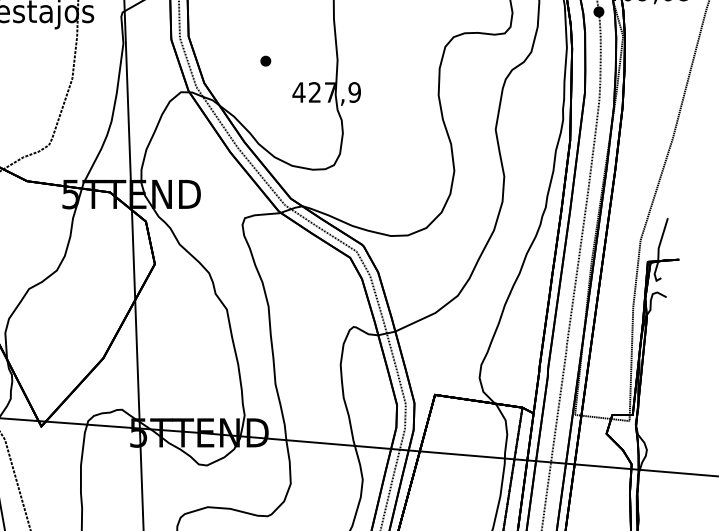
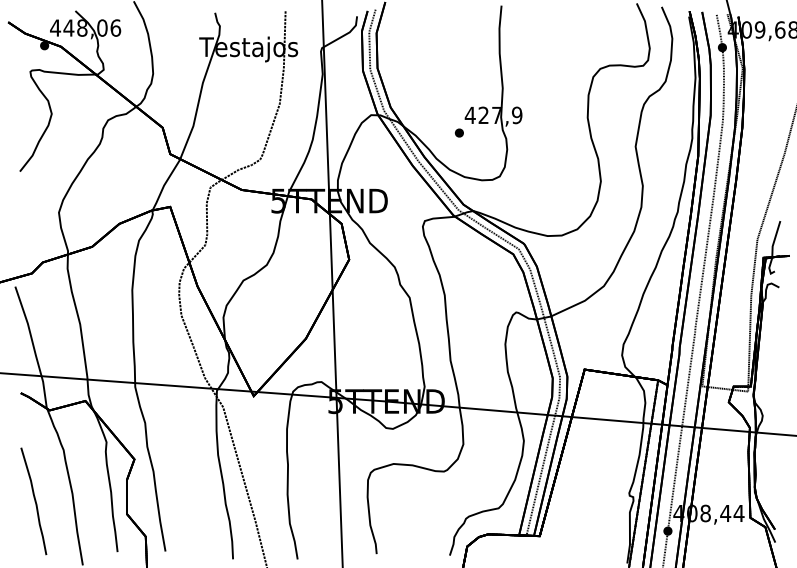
part: (265, 60) -> (459, 132), moved

